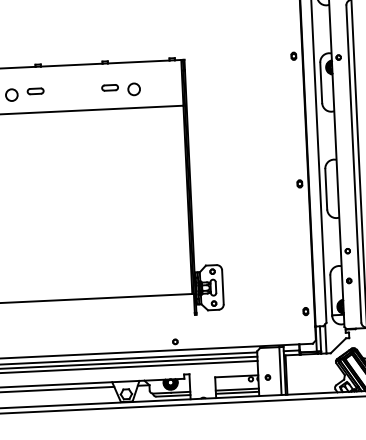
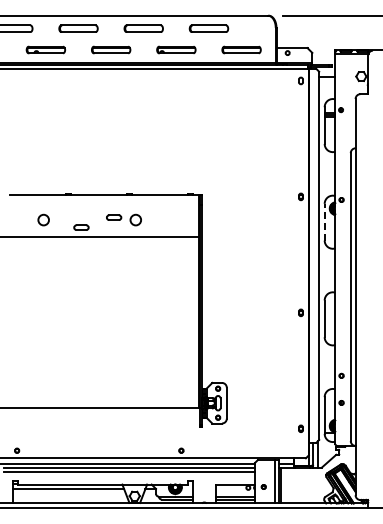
line: (320, 82) -> (324, 221), solid -> dashed
part: (120, 89) -> (123, 219), moved
part: (35, 91) -> (81, 227), moved

